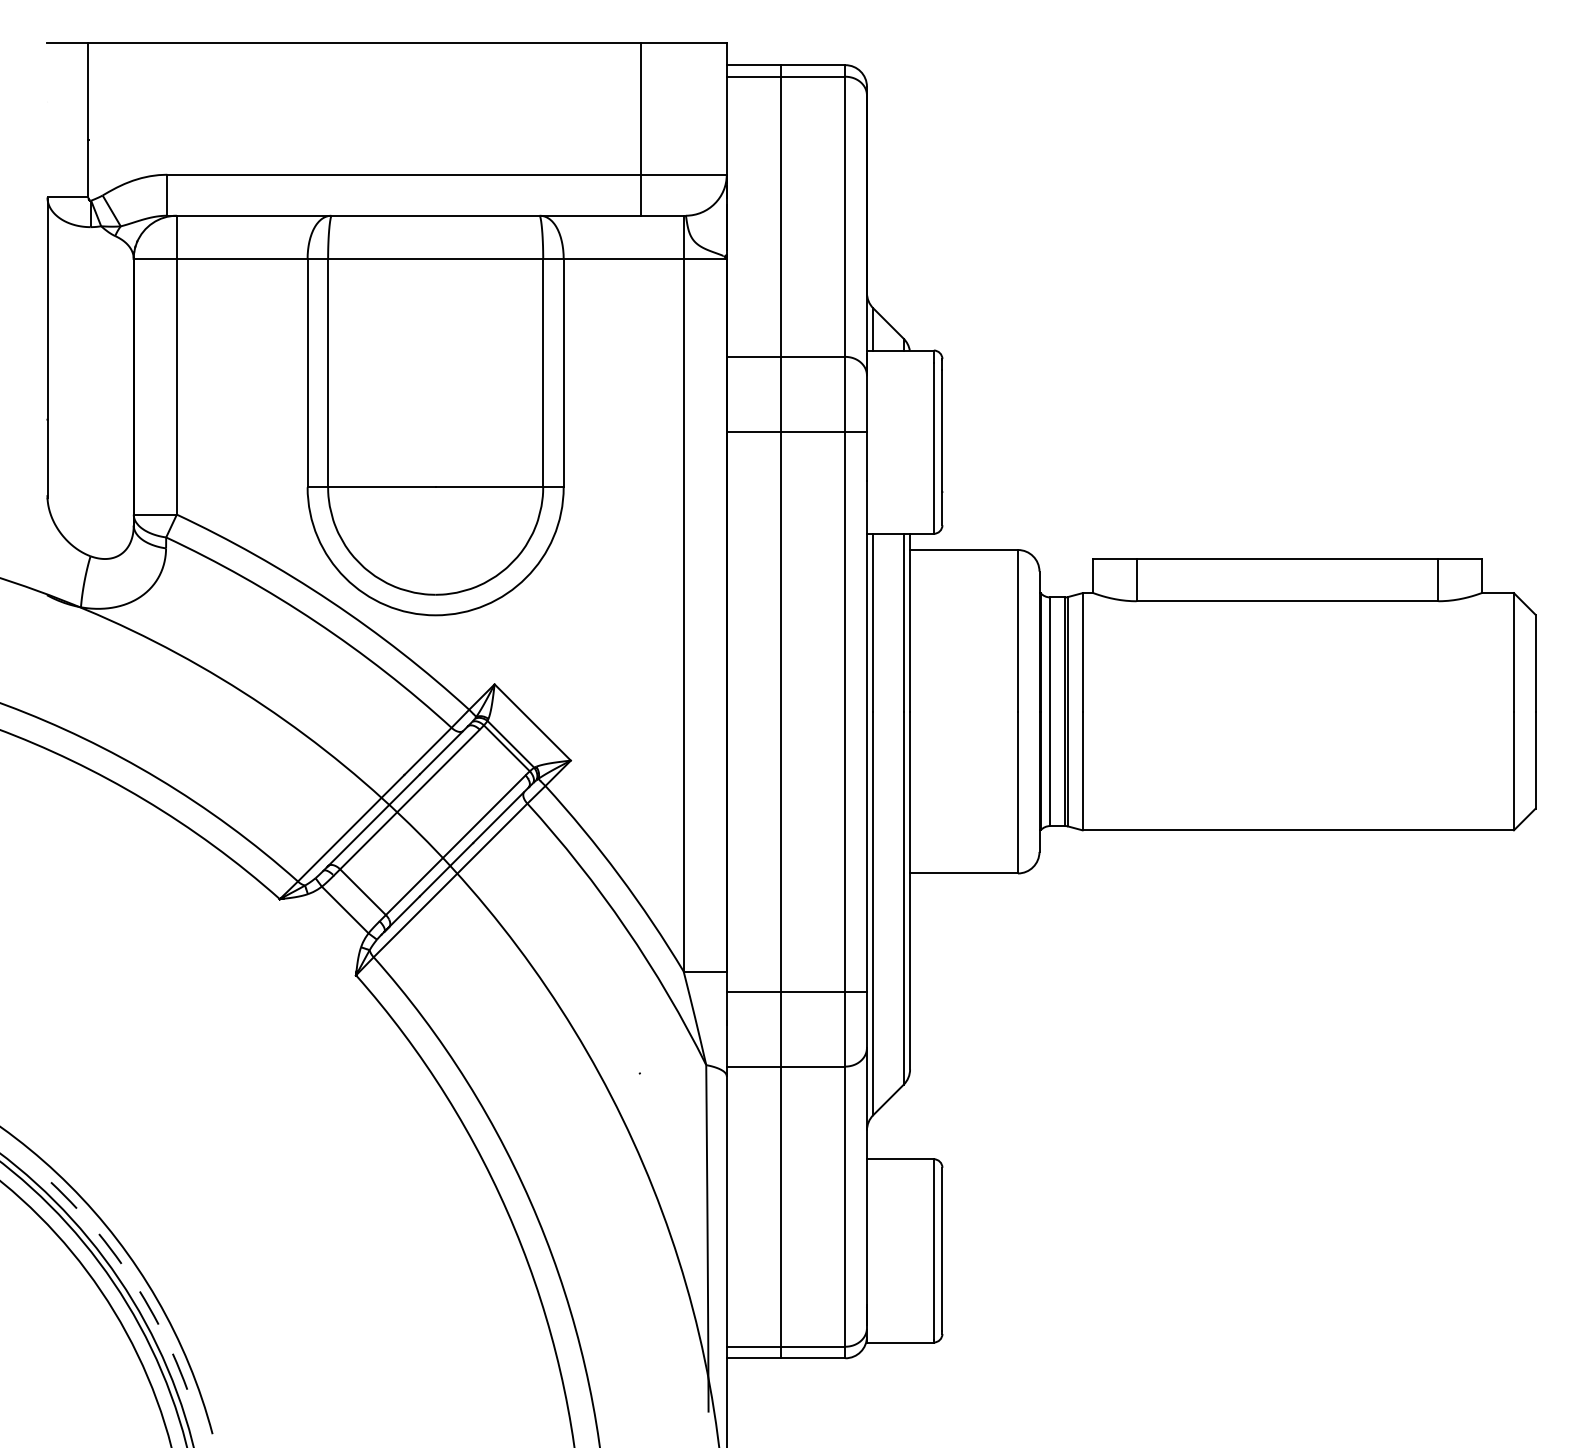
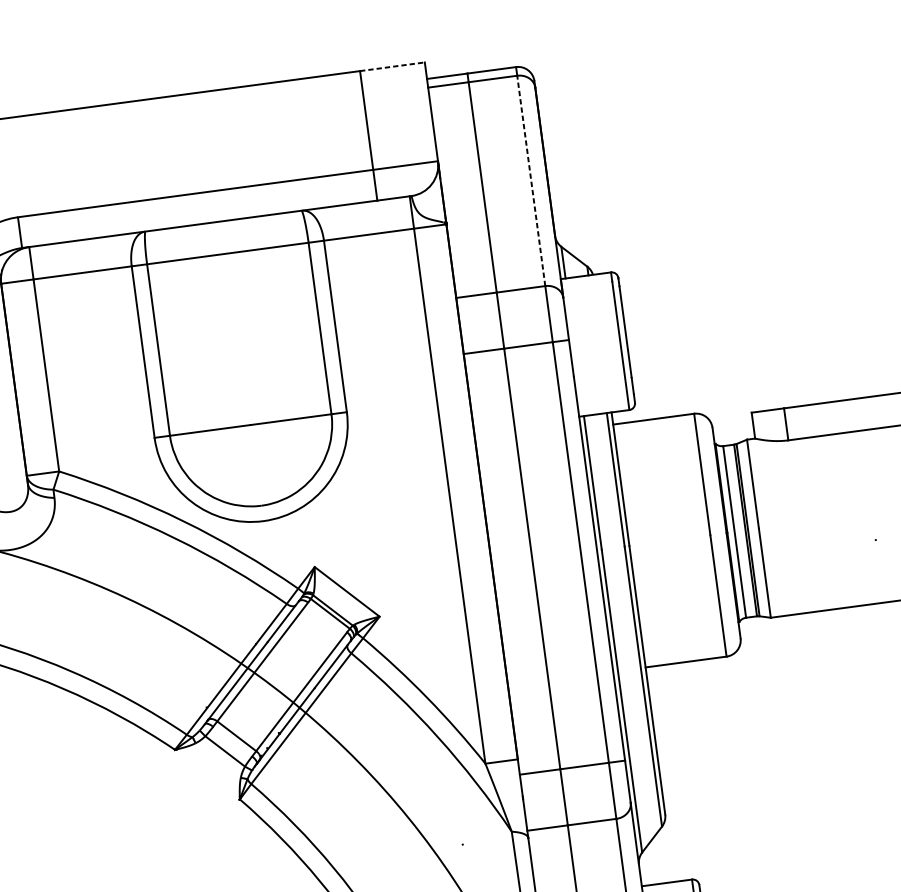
line: (684, 43) -> (393, 66), solid -> dashed
line: (845, 216) -> (531, 180), solid -> dashed

